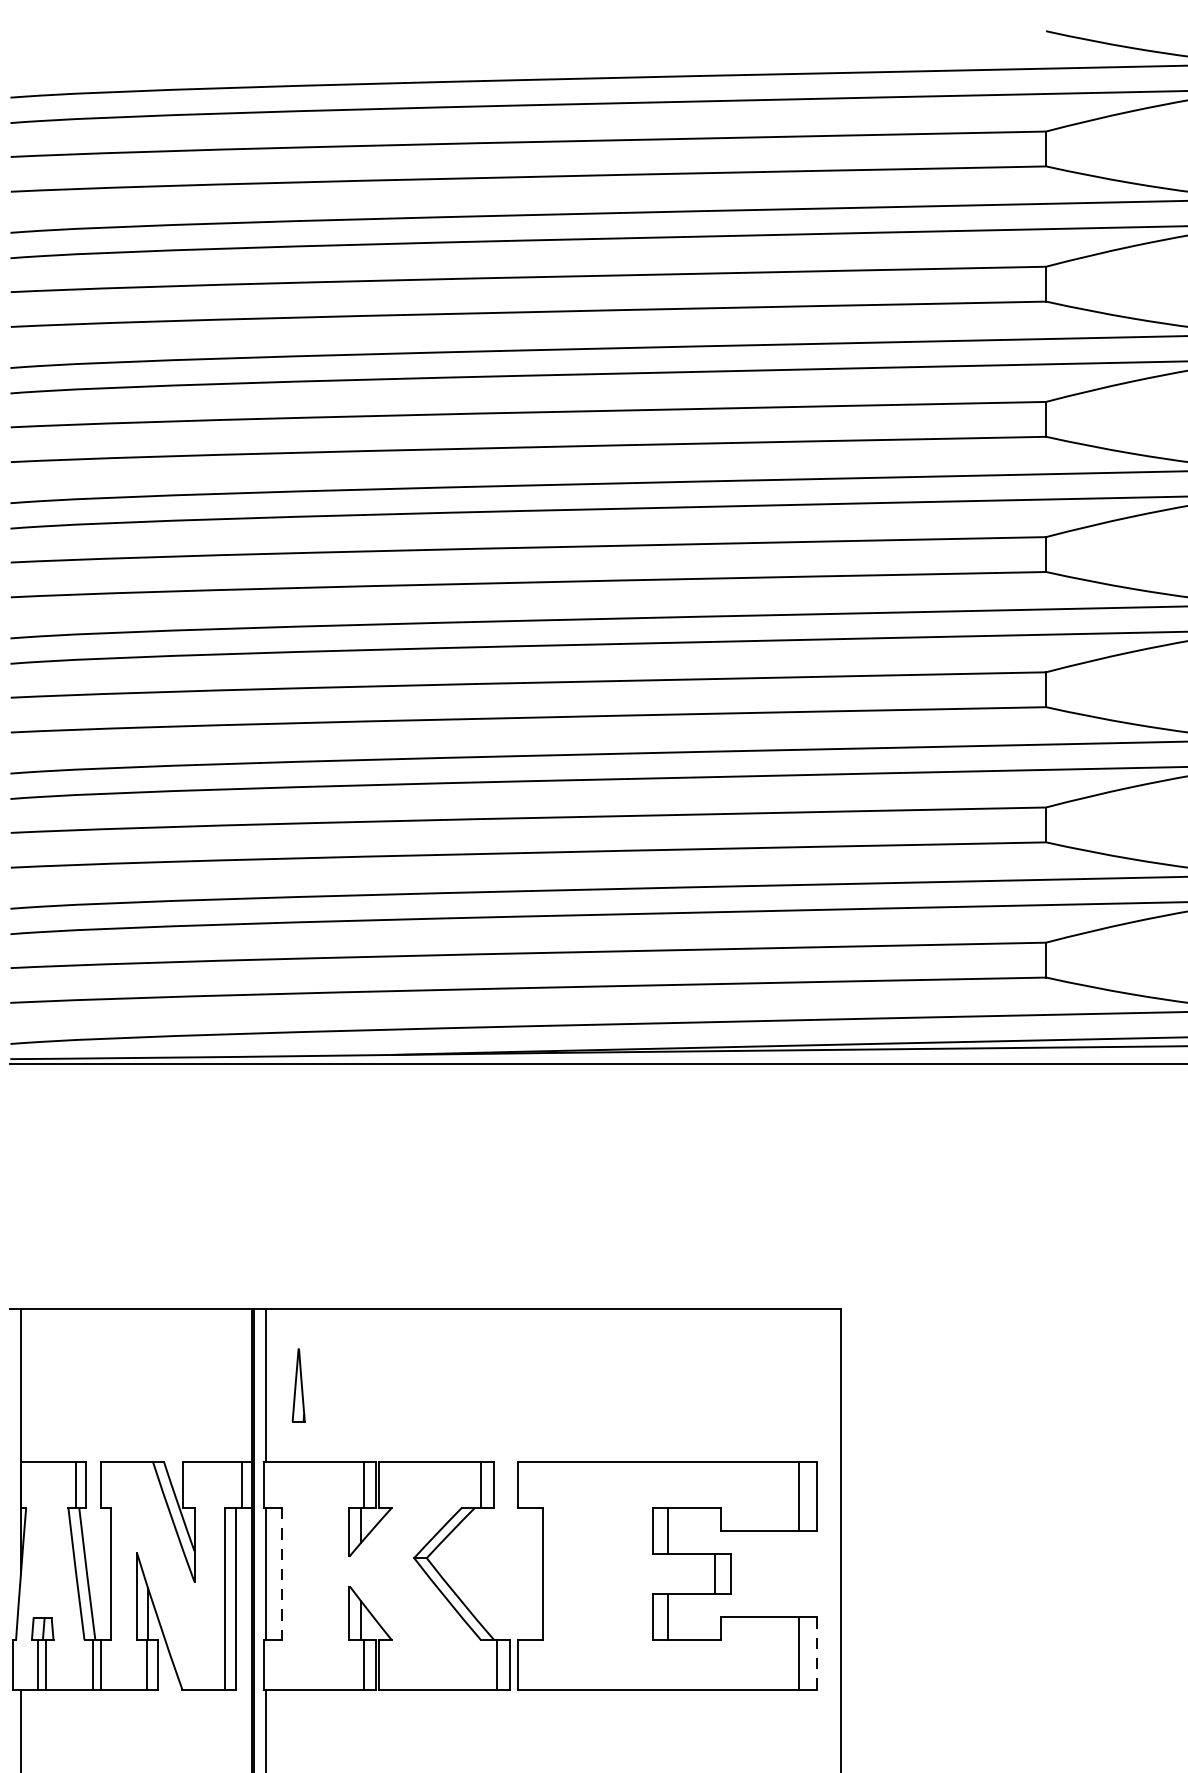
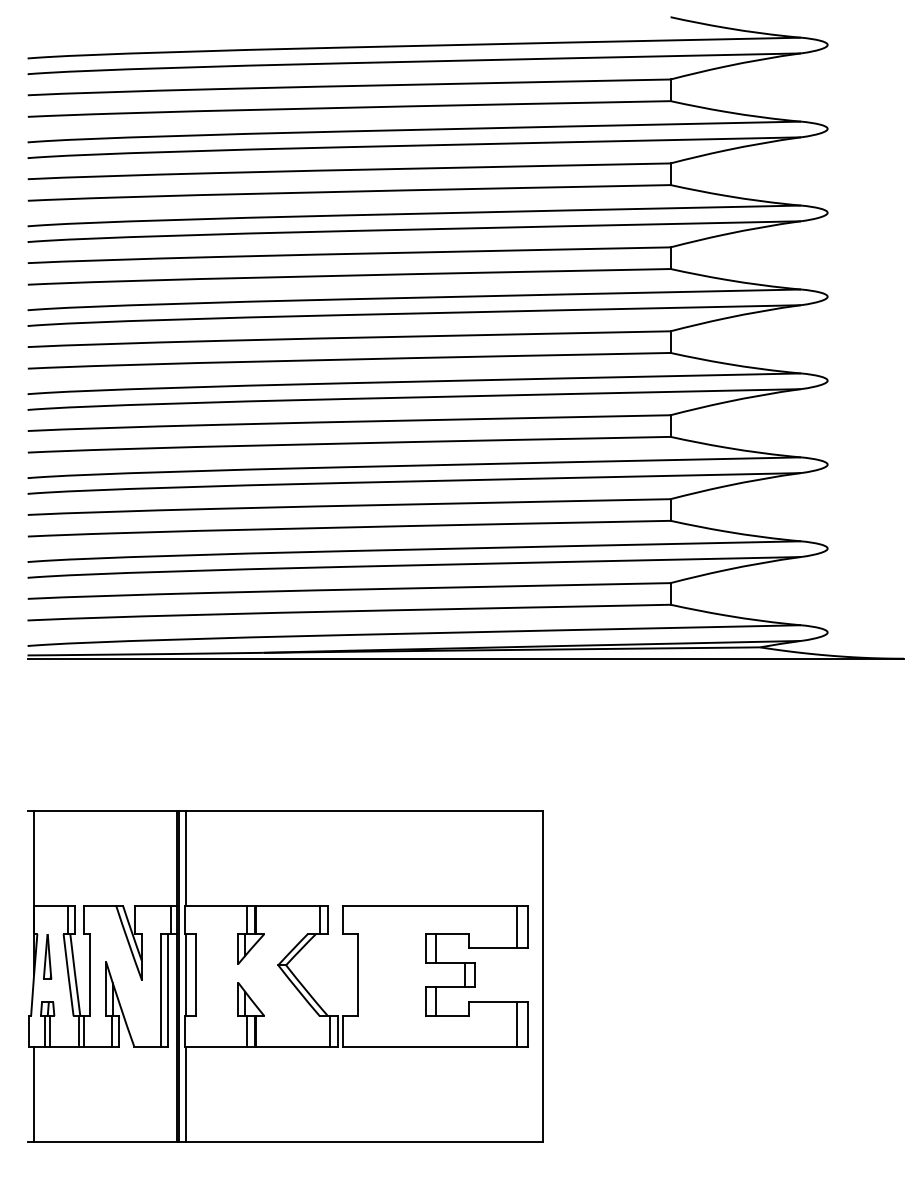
part: (298, 1384) -> (47, 956), moved
line: (282, 1574) -> (196, 975), dashed -> solid
line: (817, 1653) -> (528, 1024), dashed -> solid

